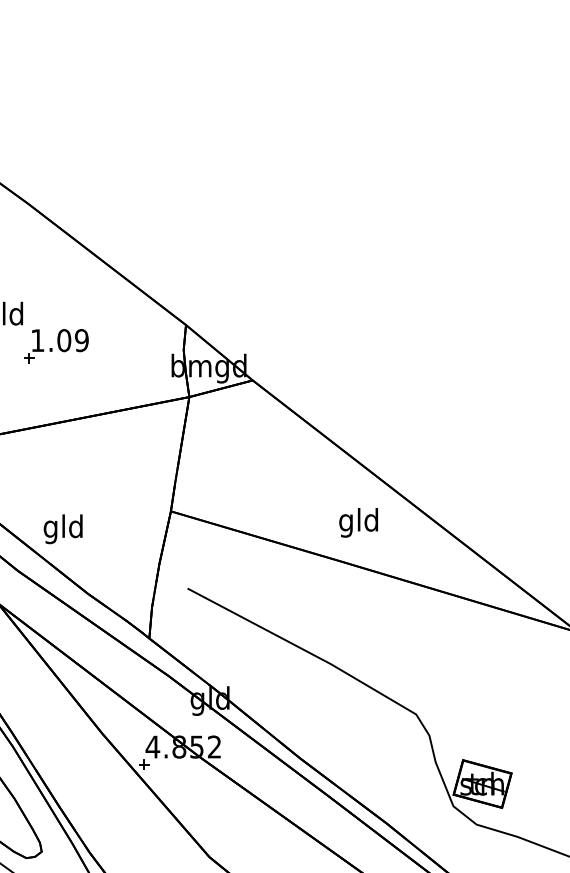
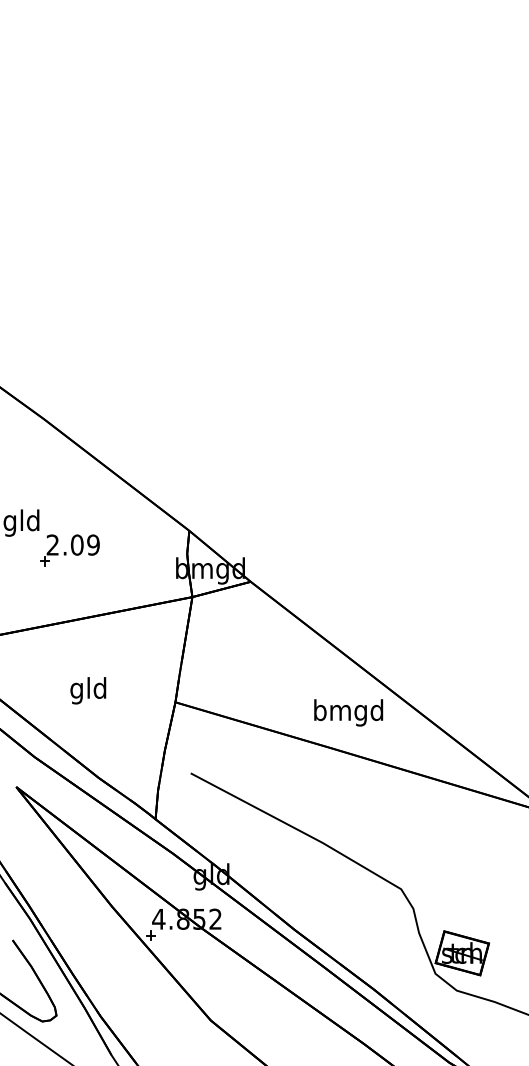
text: (37, 339) -> (52, 544), 1.09 -> 2.09
text: (358, 522) -> (348, 712), gld -> bmgd
text: (63, 528) -> (88, 690), moved

